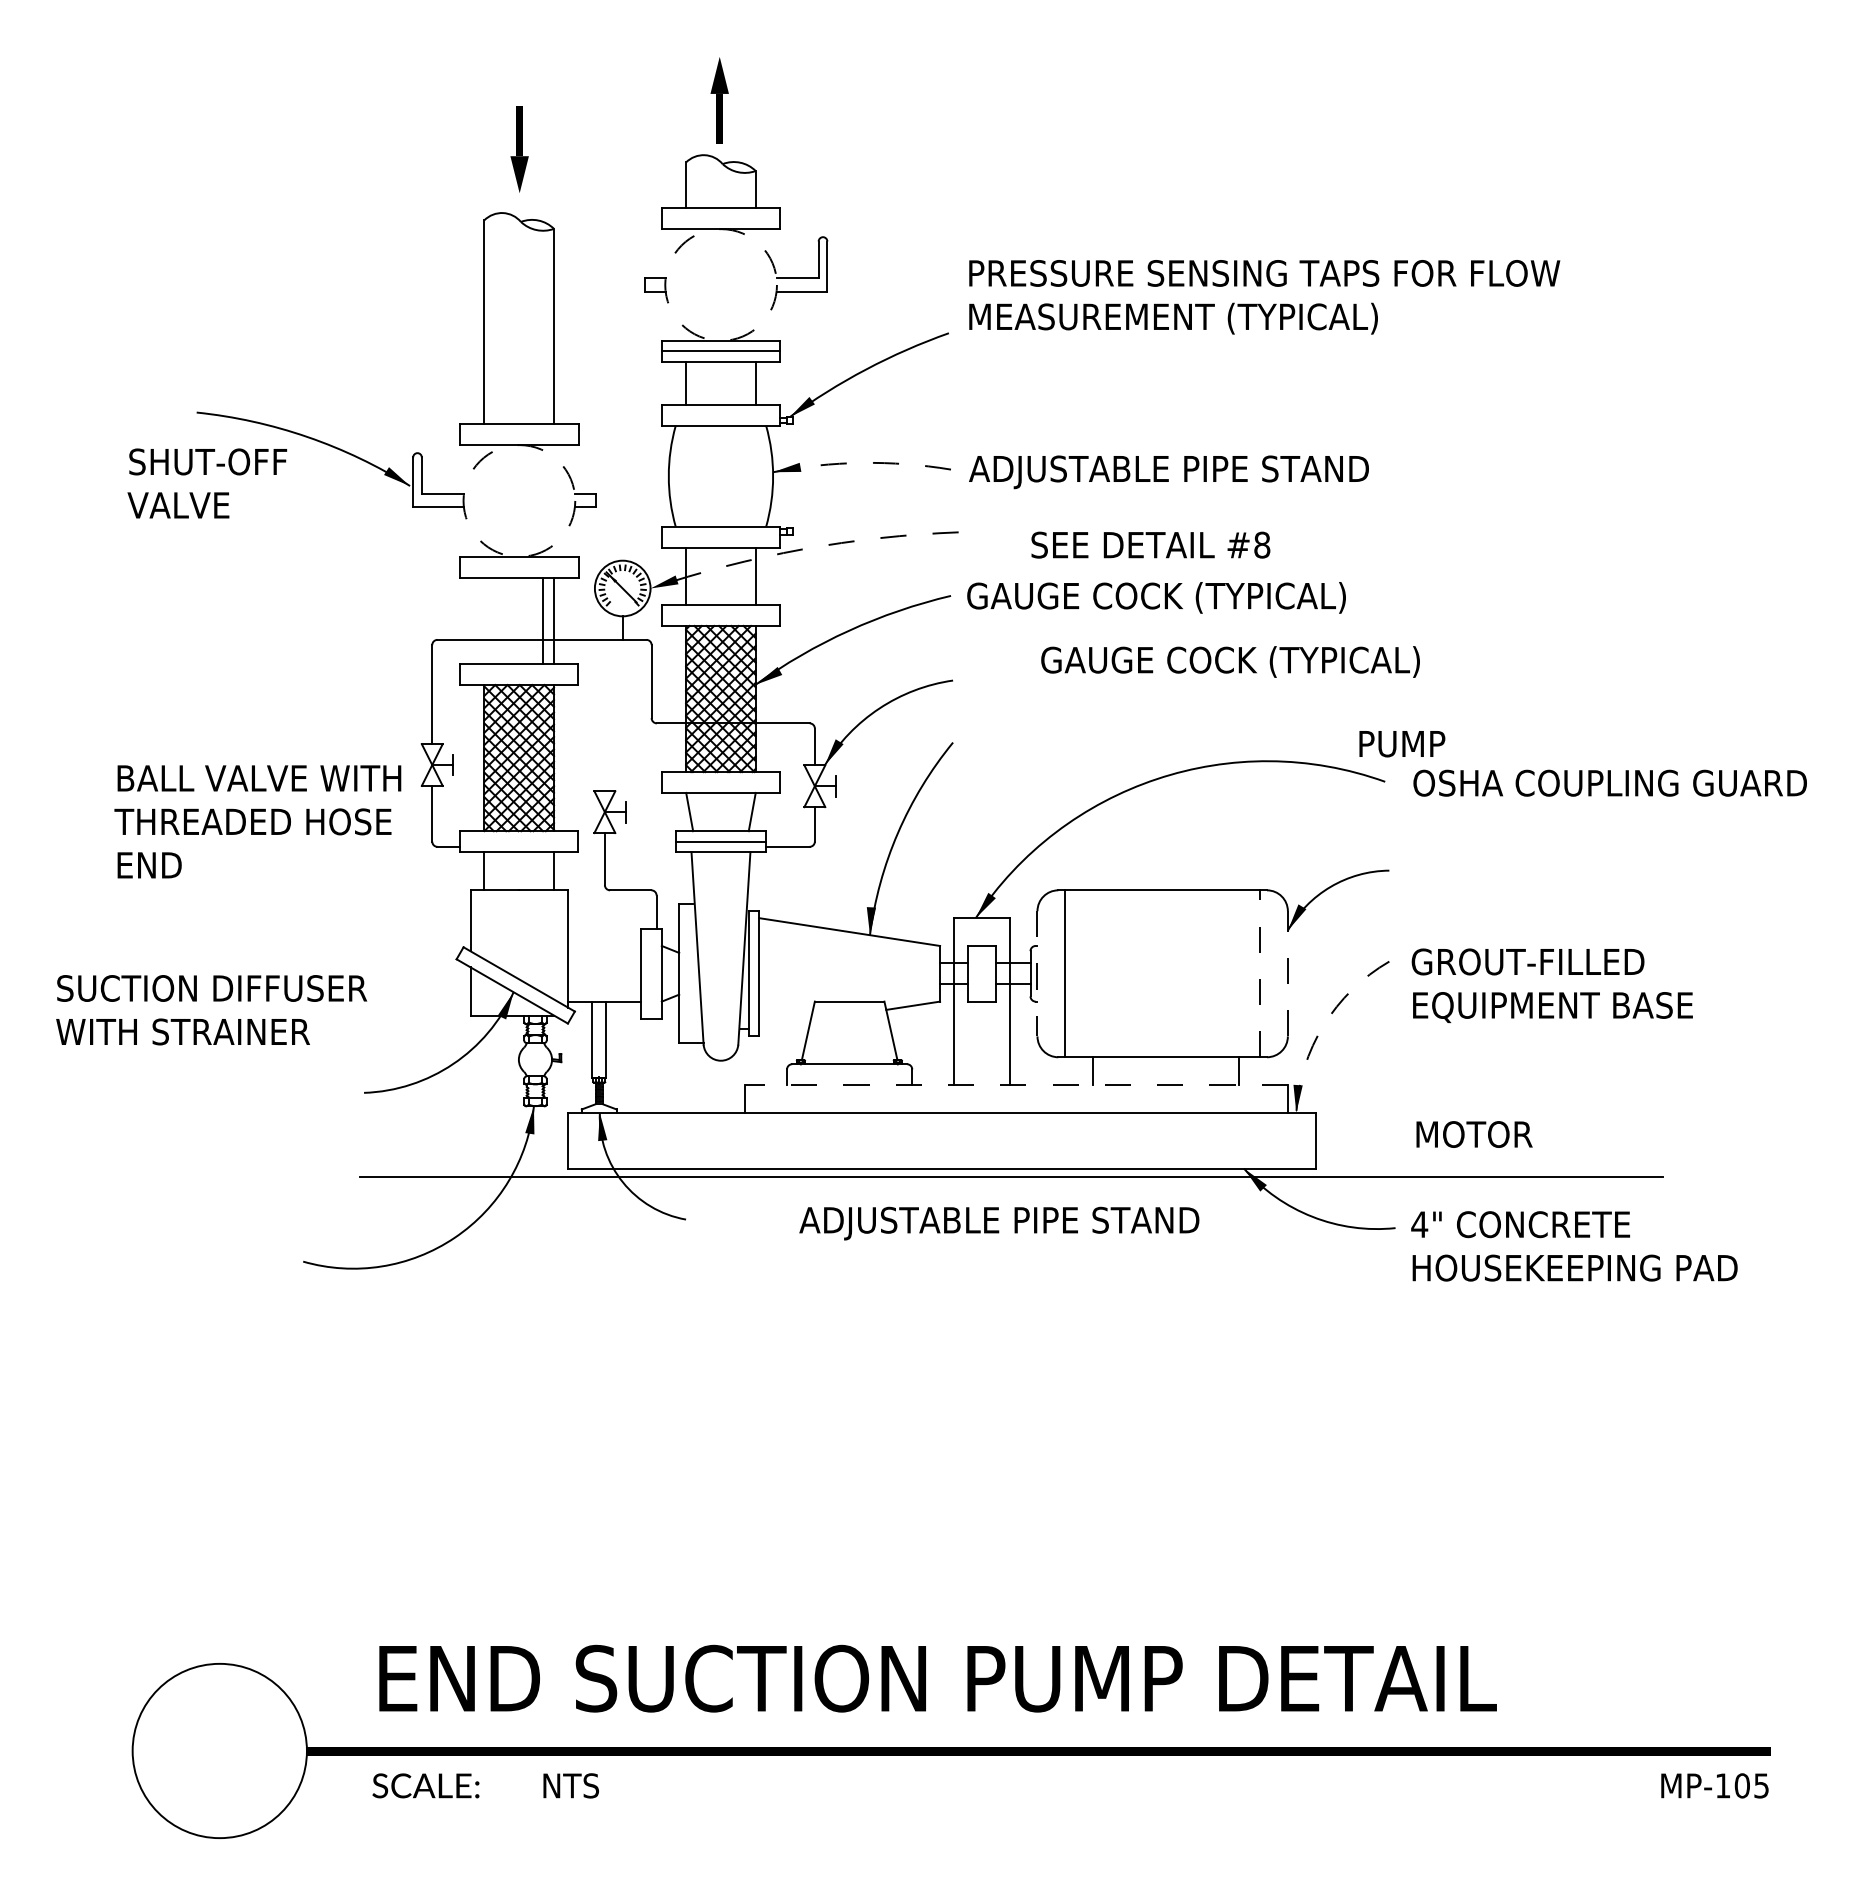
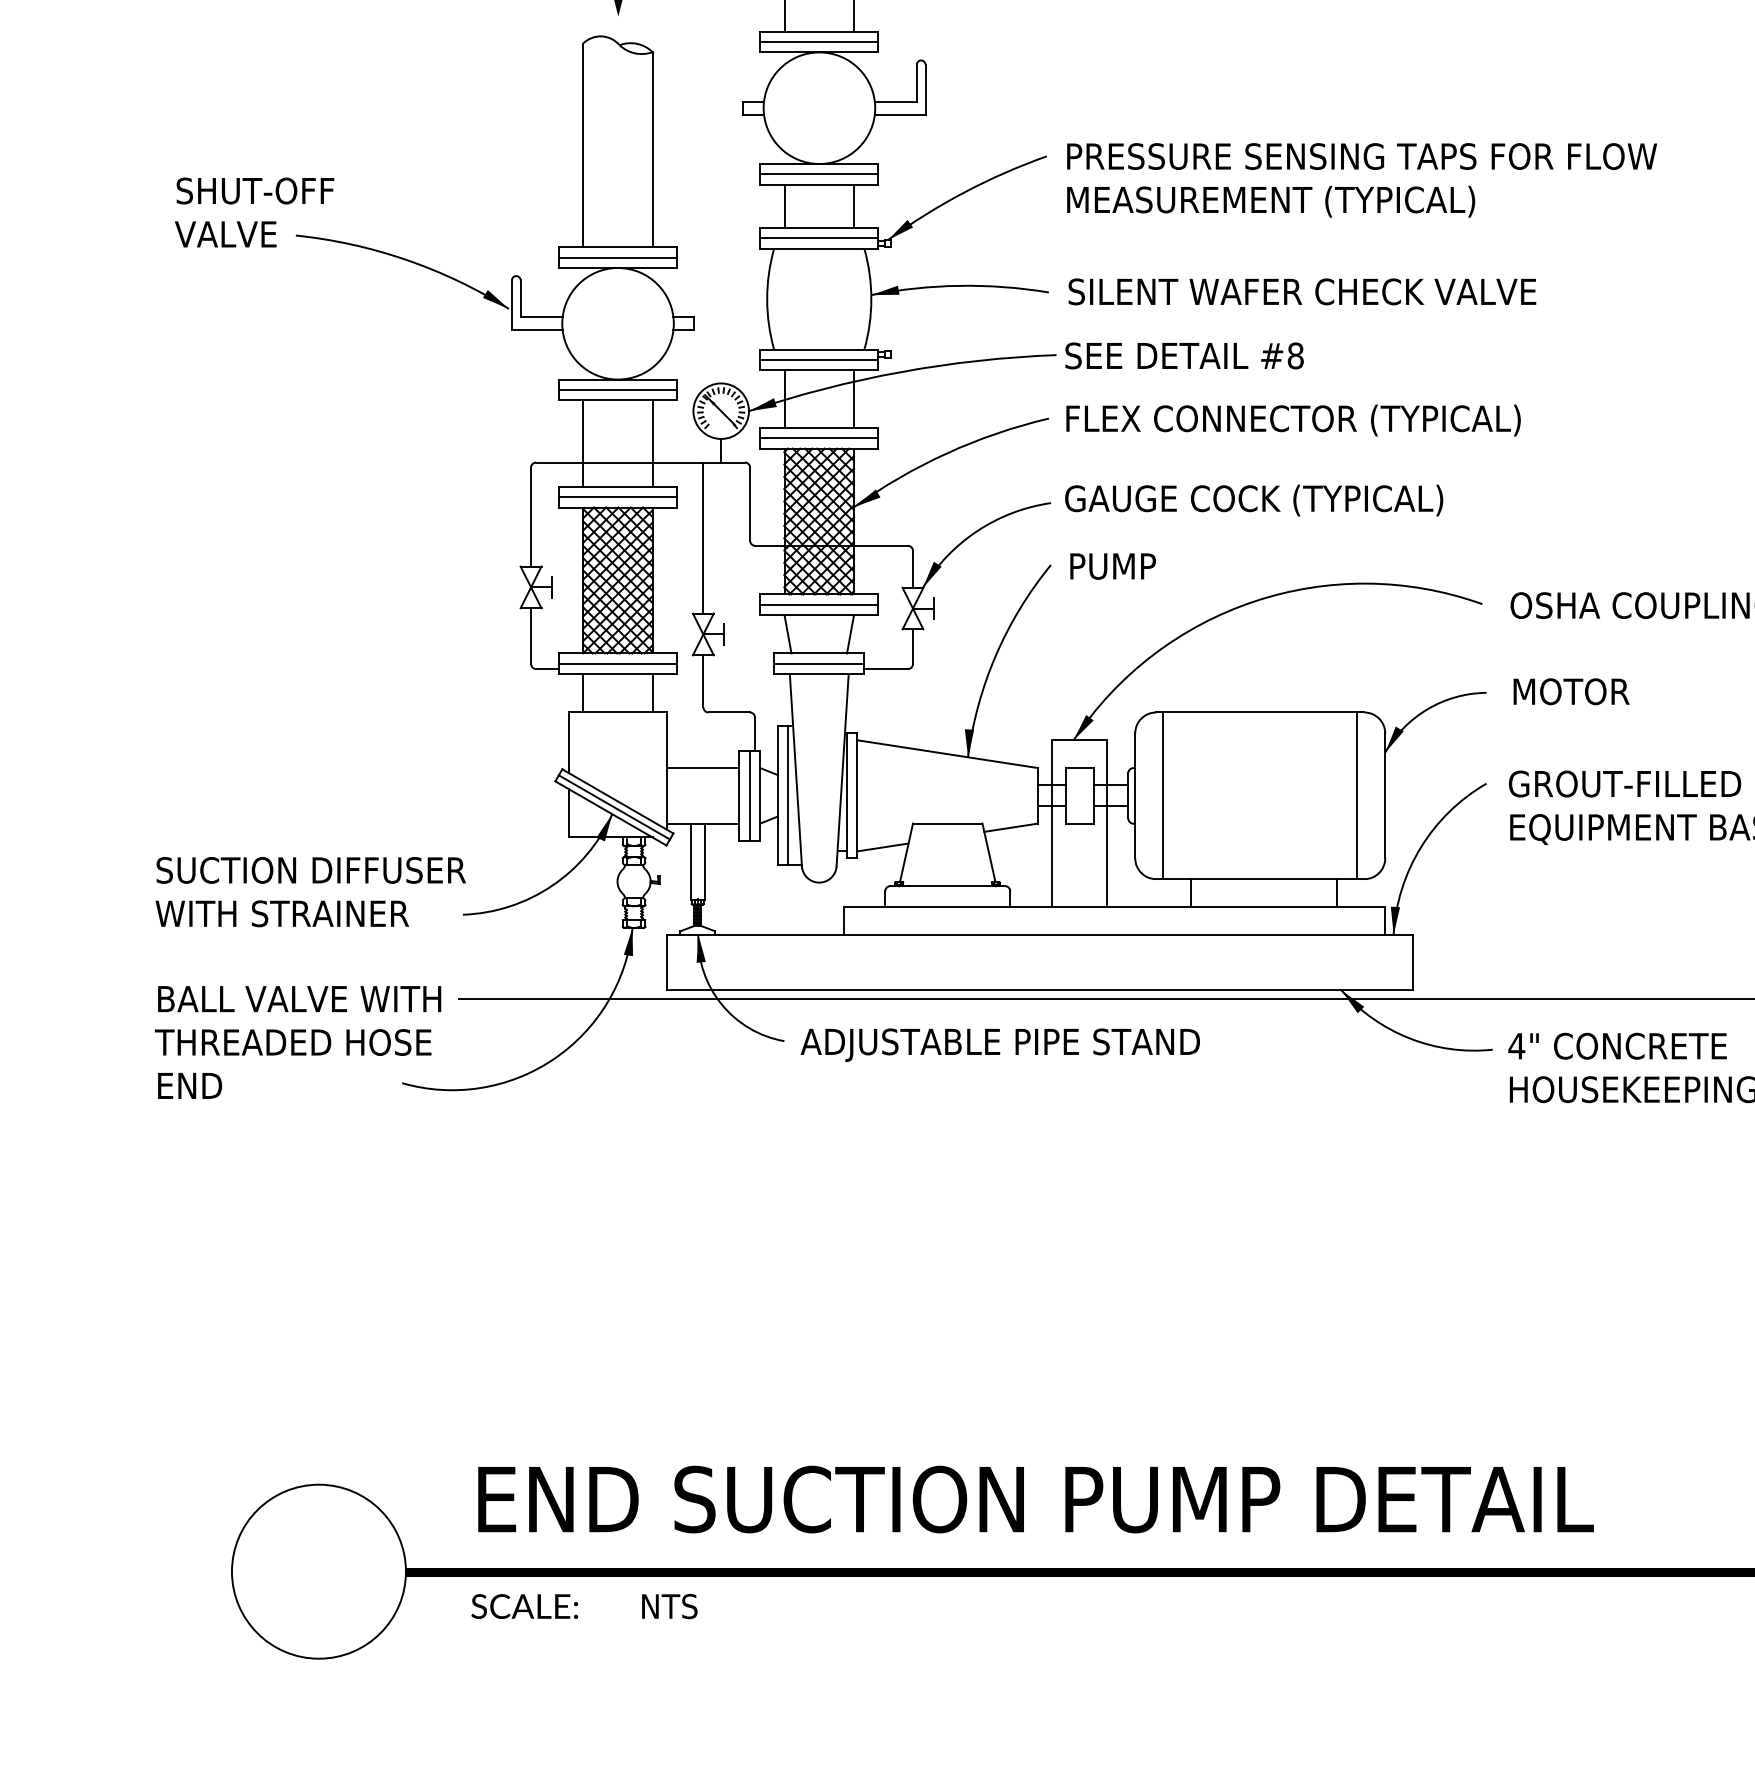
line: (720, 218) -> (818, 41), added
circle: (721, 284) -> (819, 107), dashed -> solid
text: (1264, 297) -> (1361, 180), moved
line: (720, 415) -> (818, 238), added
line: (519, 434) -> (618, 257), added
arc: (861, 462) -> (959, 285), dashed -> solid
text: (1204, 472) -> (1301, 295), ADJUSTABLE PIPE STAND -> SILENT WAFER CHECK VALVE
text: (207, 483) -> (254, 212), moved
circle: (519, 500) -> (618, 323), dashed -> solid
line: (720, 537) -> (818, 360), added
text: (1150, 544) -> (1184, 355), moved
arc: (802, 549) -> (900, 372), dashed -> solid
line: (519, 567) -> (618, 390), added
text: (1195, 597) -> (1293, 420), GAUGE COCK (TYPICAL) -> FLEX CONNECTOR (TYPICAL)
line: (720, 615) -> (818, 438), added
line: (543, 620) -> (583, 443), moved
text: (1230, 661) -> (1254, 500), moved
line: (519, 674) -> (618, 497), added
line: (604, 715) -> (703, 537), added
text: (1402, 744) -> (1113, 566), moved
line: (720, 782) -> (818, 604), added
text: (257, 821) -> (297, 1042), moved
line: (519, 841) -> (618, 663), added
line: (603, 945) -> (702, 767), added
line: (651, 973) -> (749, 795), added
line: (689, 973) -> (787, 795), added
line: (1037, 973) -> (1135, 795), dashed -> solid
line: (1260, 973) -> (1357, 795), dashed -> solid
line: (1287, 973) -> (1384, 795), dashed -> solid
line: (515, 985) -> (614, 807), added
text: (211, 1010) -> (310, 892), moved
line: (784, 1025) -> (882, 847), added
arc: (1323, 1025) -> (1420, 847), dashed -> solid
line: (1016, 1085) -> (1114, 907), dashed -> solid
text: (1474, 1134) -> (1571, 691), moved
text: (999, 1223) -> (1000, 1045), moved

